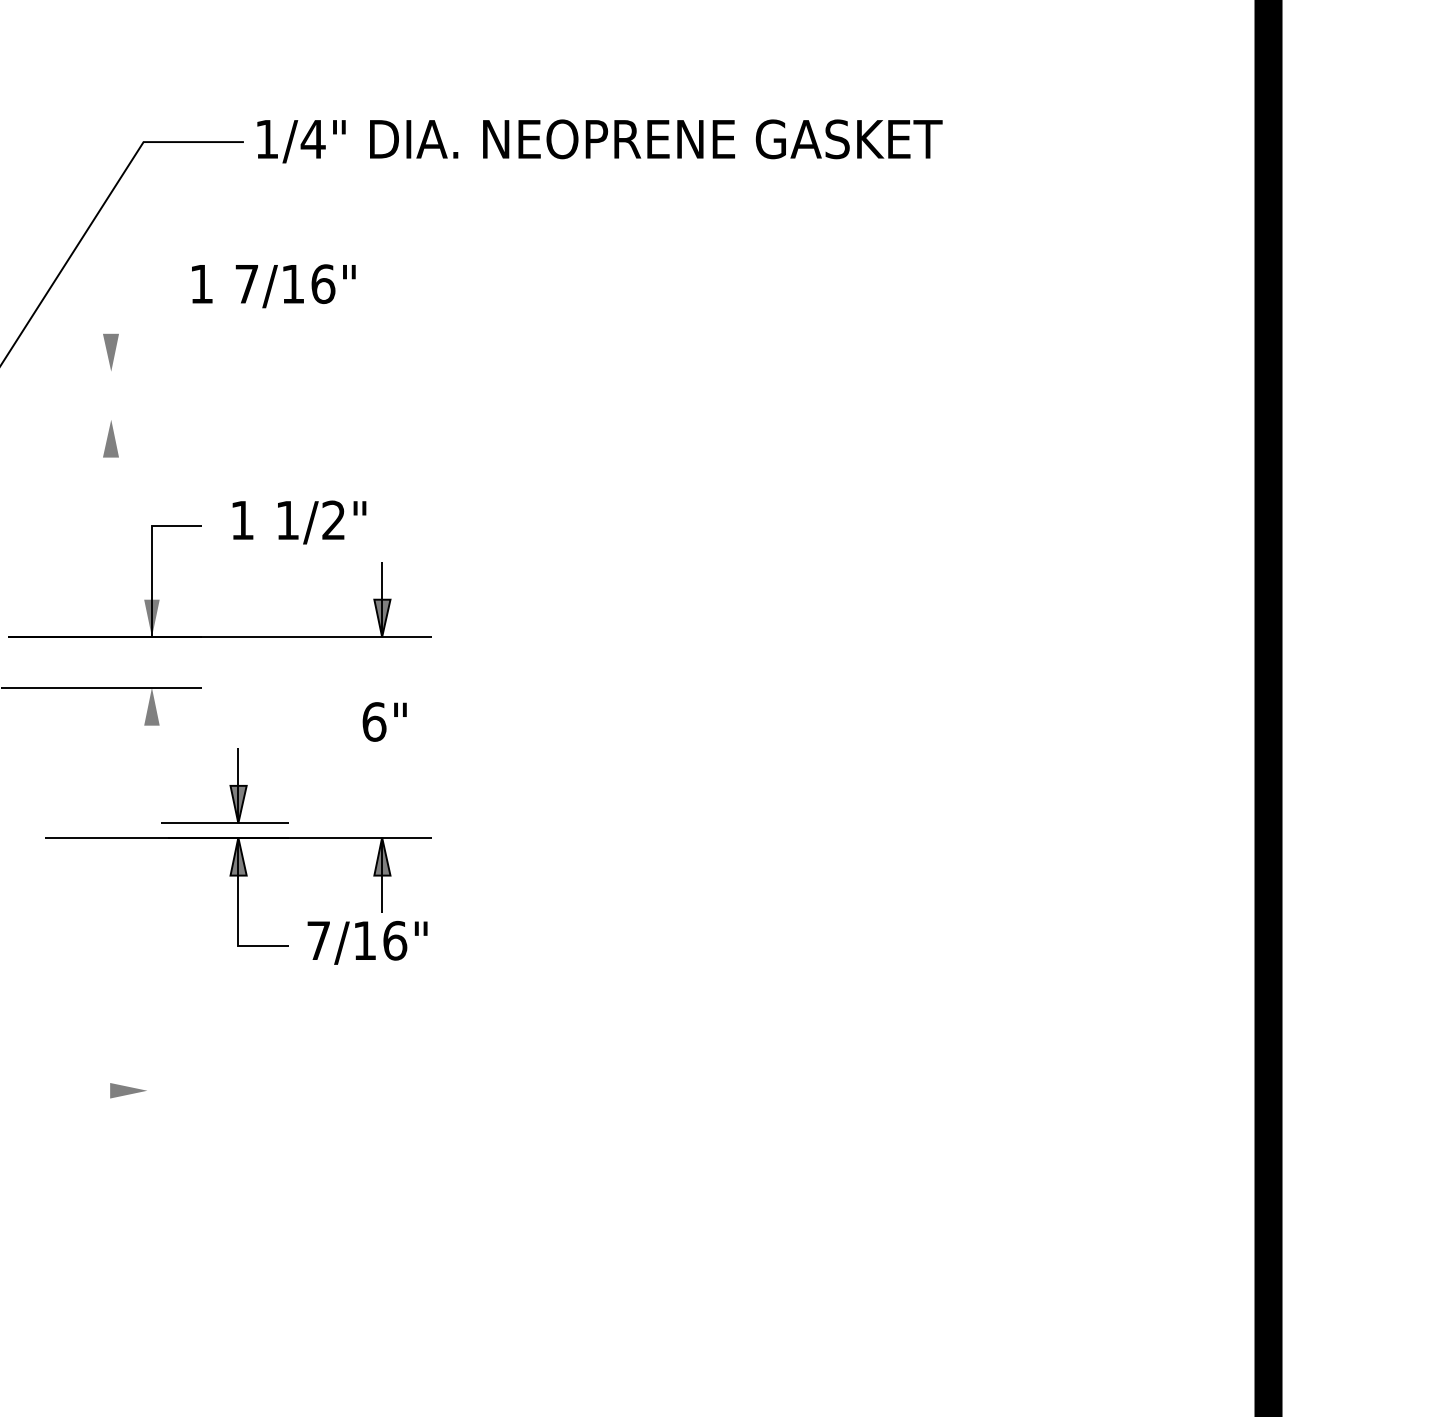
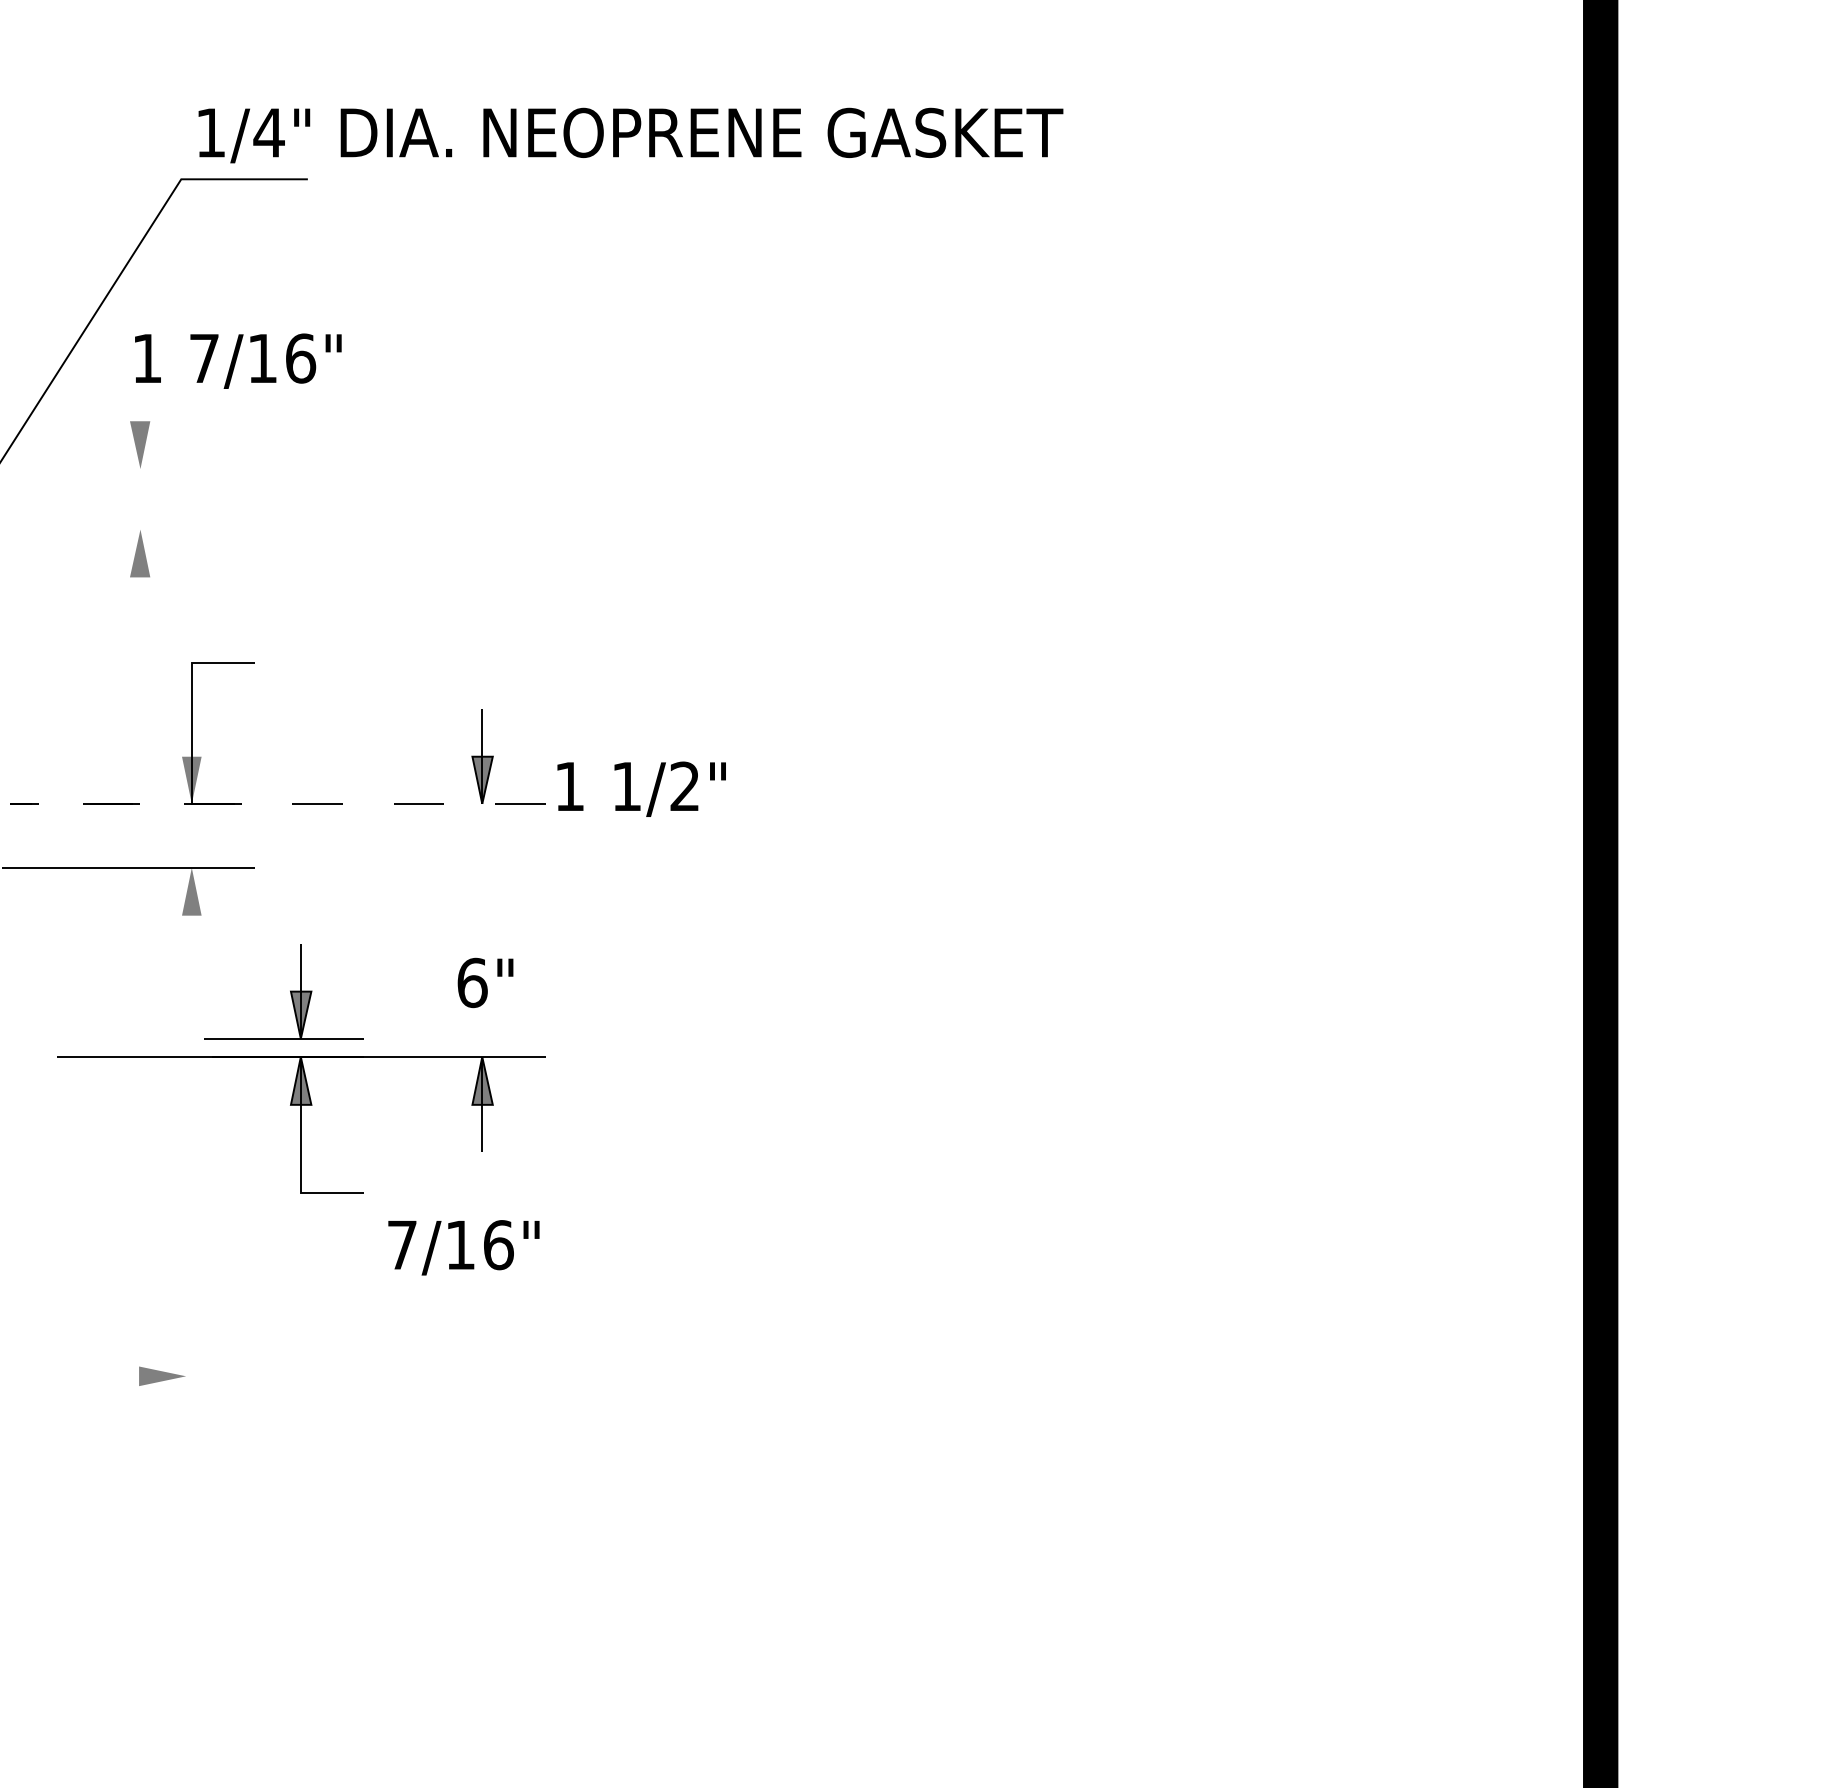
text: (599, 141) -> (630, 135), moved
text: (273, 286) -> (237, 361), moved
text: (299, 522) -> (641, 789), moved
line: (122, 637) -> (154, 804), solid -> dashed
text: (384, 721) -> (485, 982), moved
text: (367, 942) -> (463, 1247), moved

